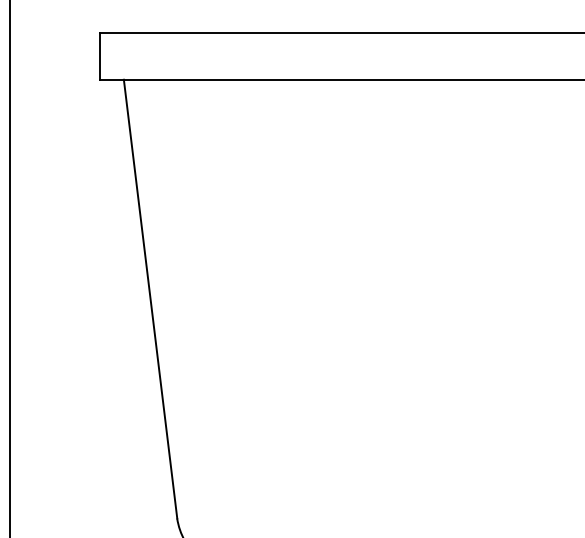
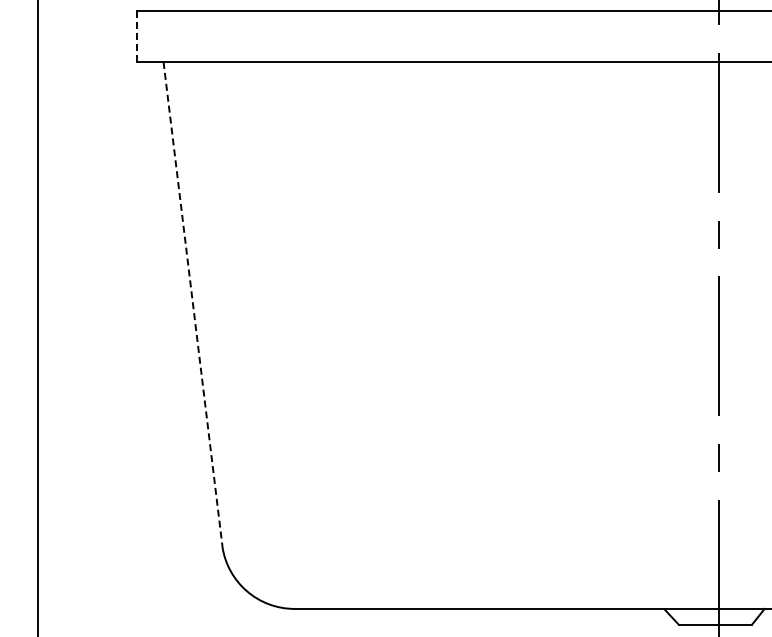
line: (100, 56) -> (137, 36), solid -> dashed
line: (150, 299) -> (193, 304), solid -> dashed

